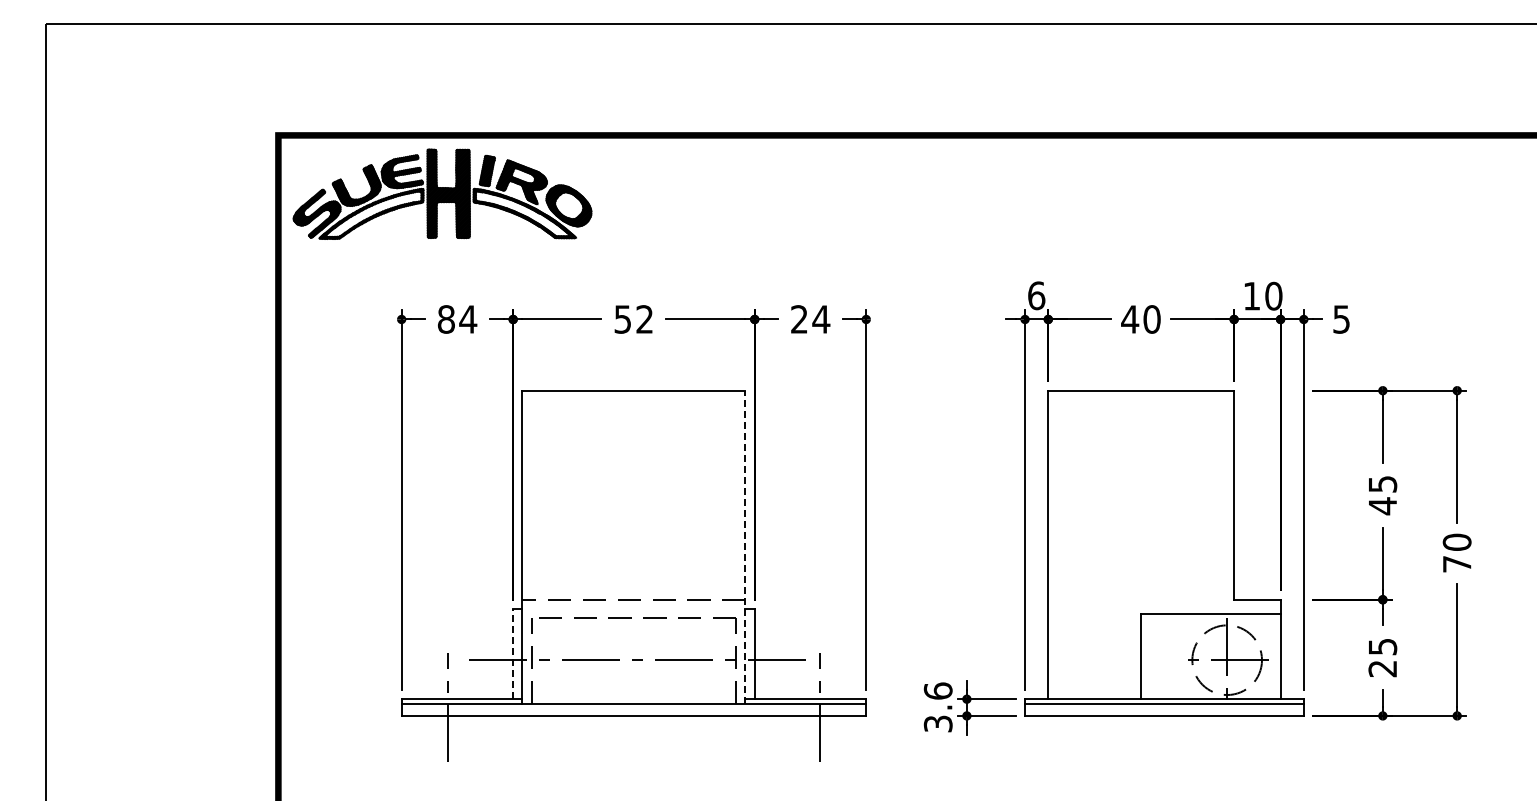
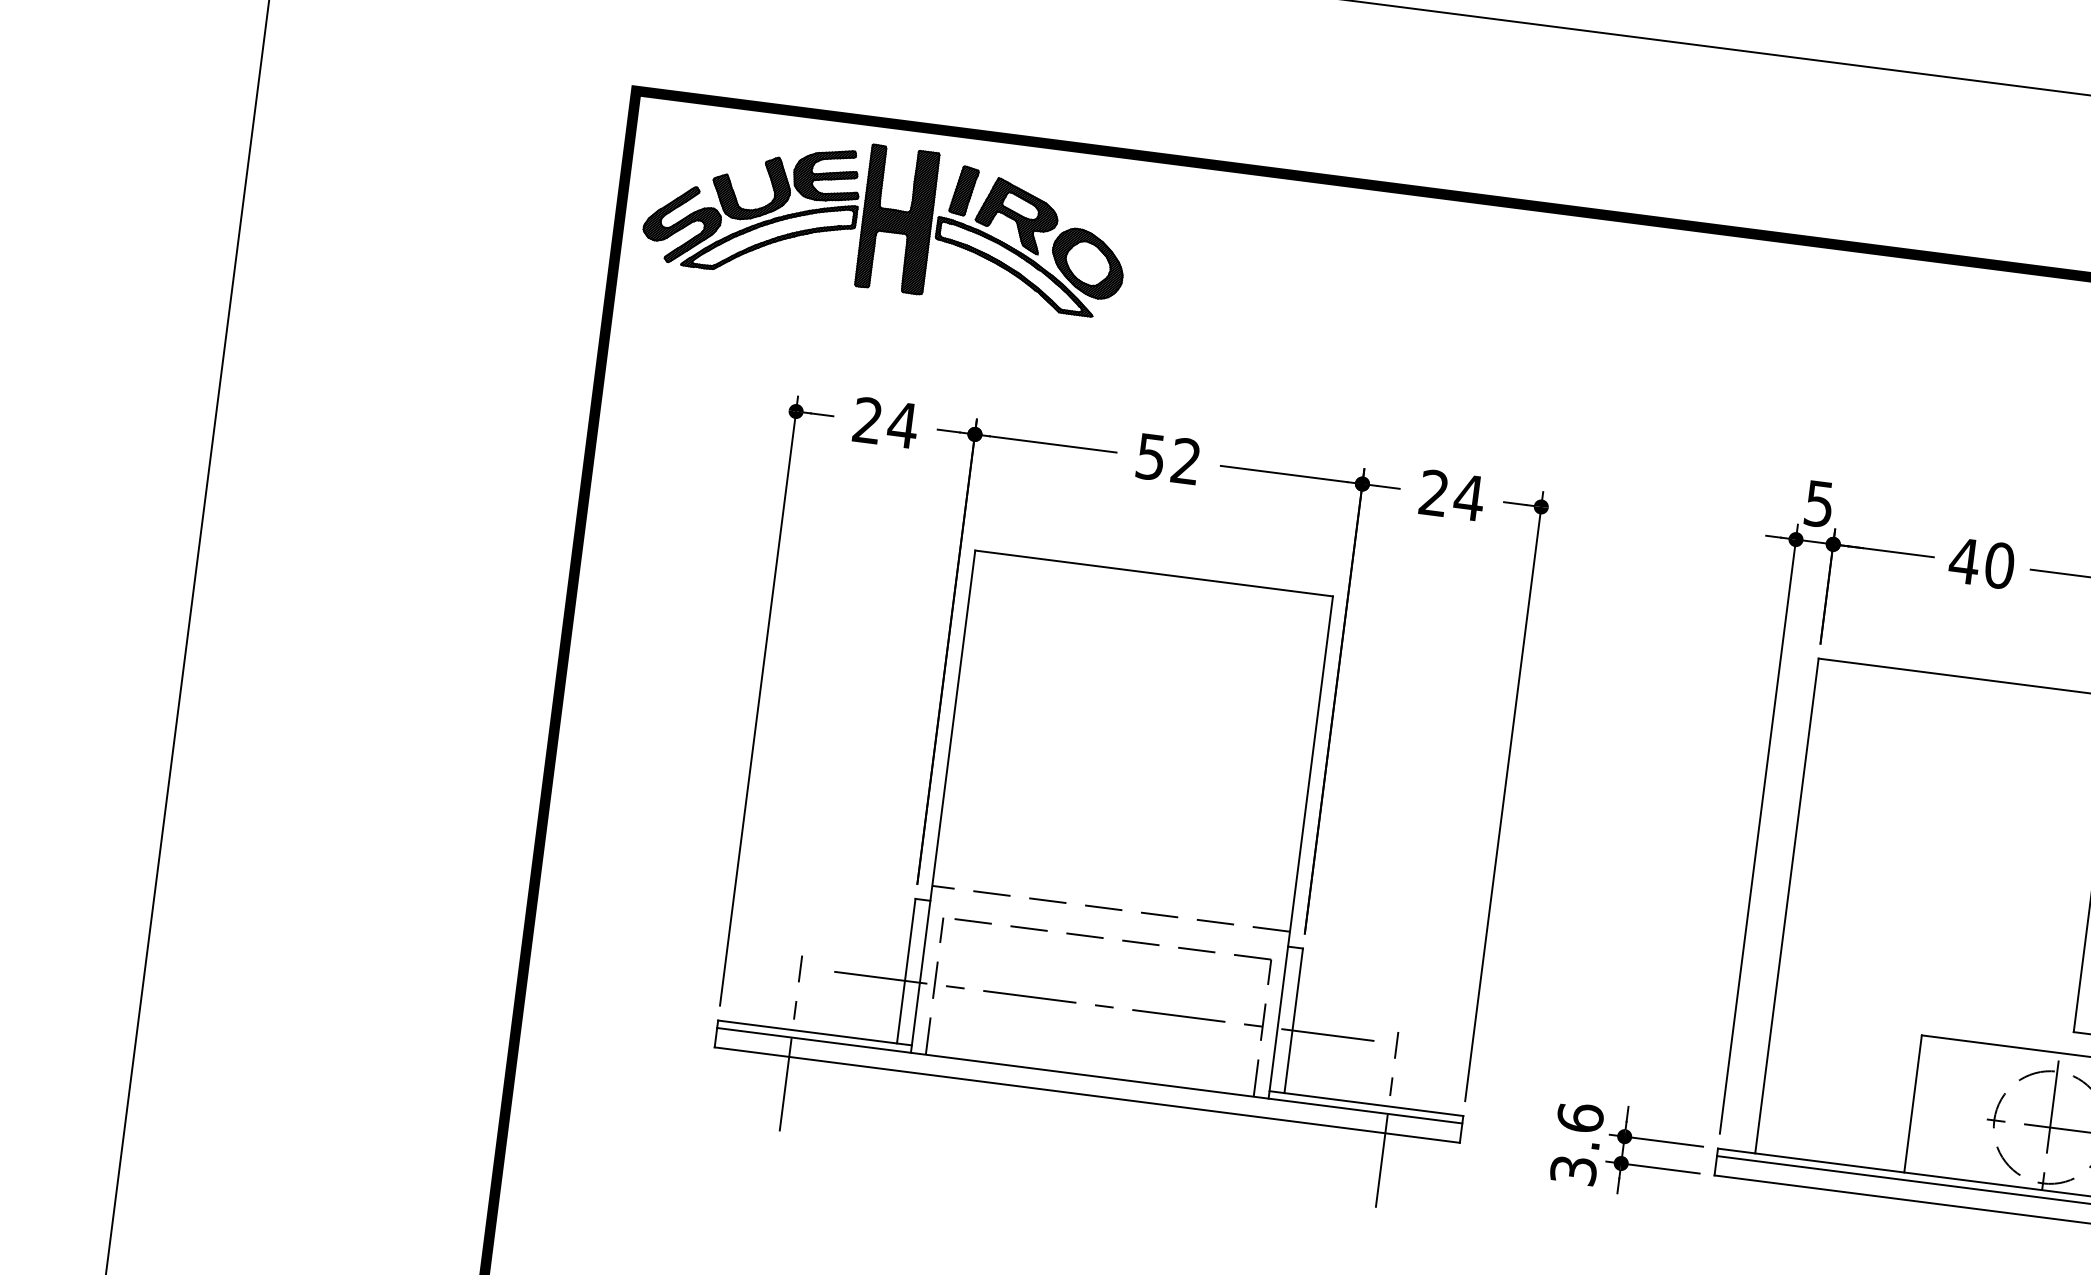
text: (1036, 295) -> (1819, 503), 6 -> 5
text: (445, 319) -> (866, 420), 84 -> 24
line: (745, 547) -> (1300, 847), dashed -> solid
line: (513, 653) -> (906, 970), dashed -> solid

